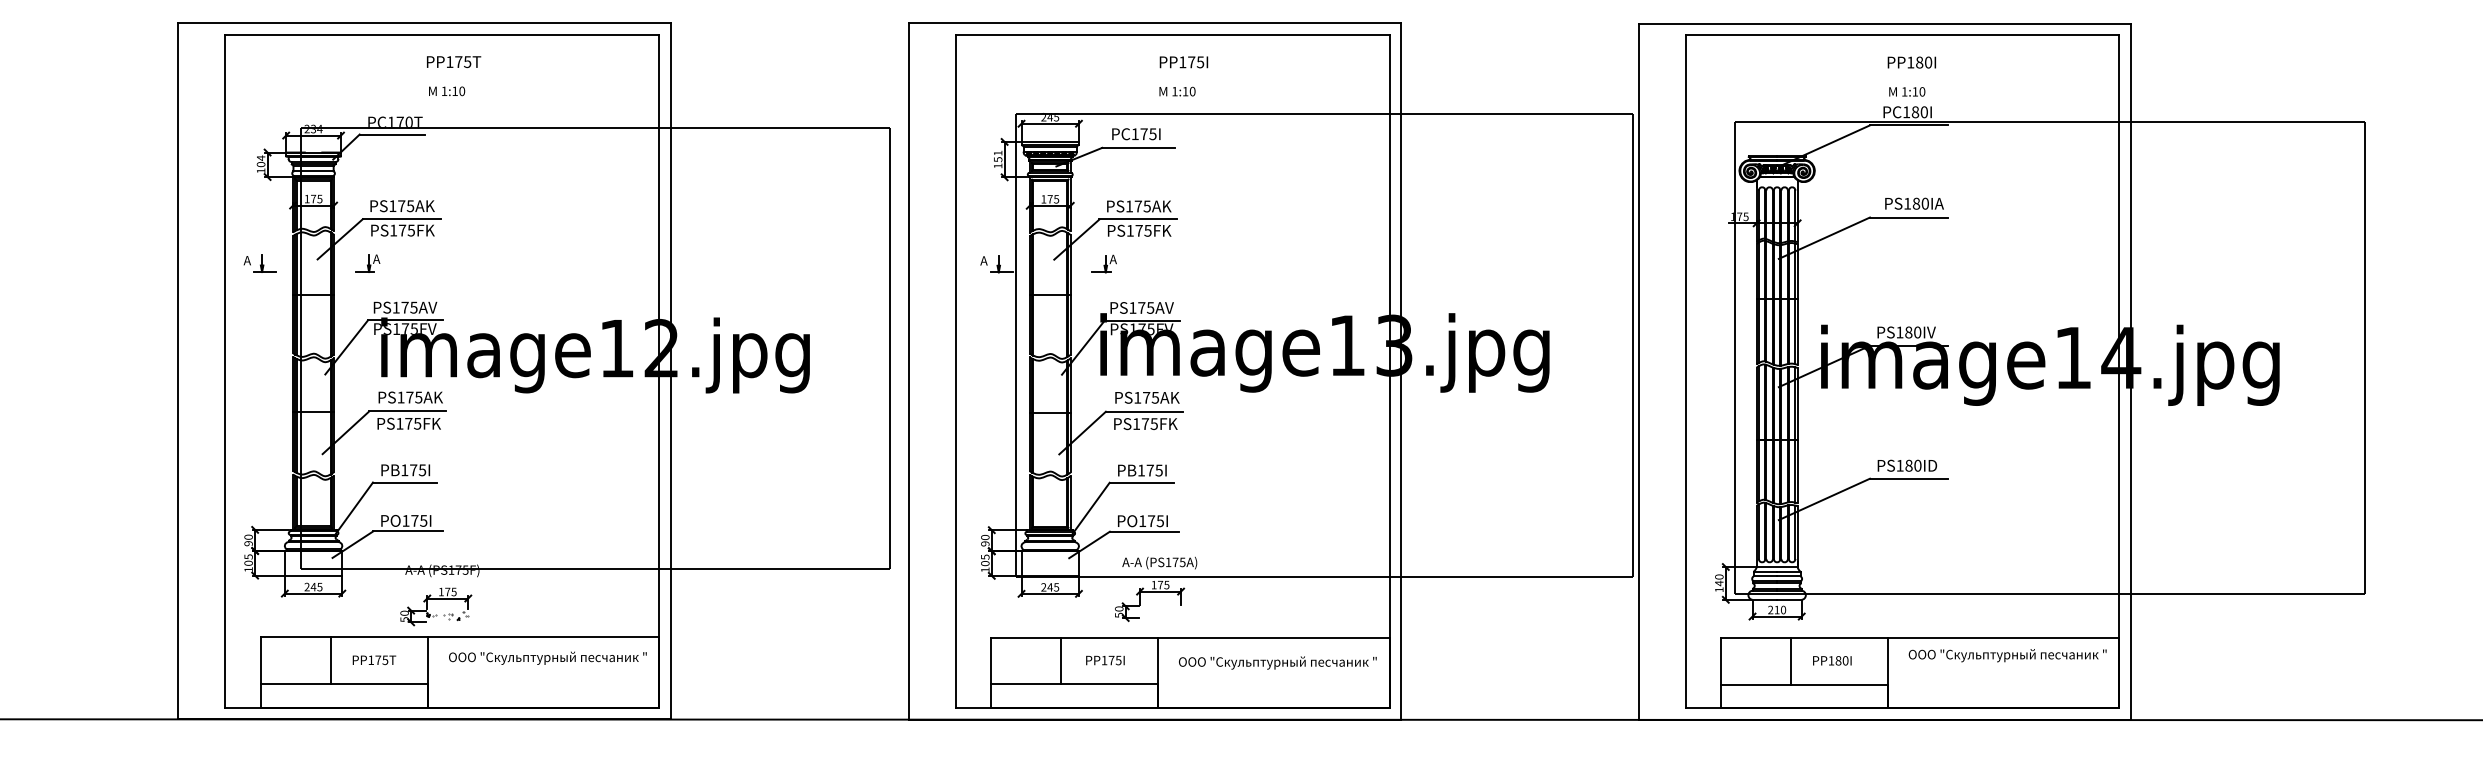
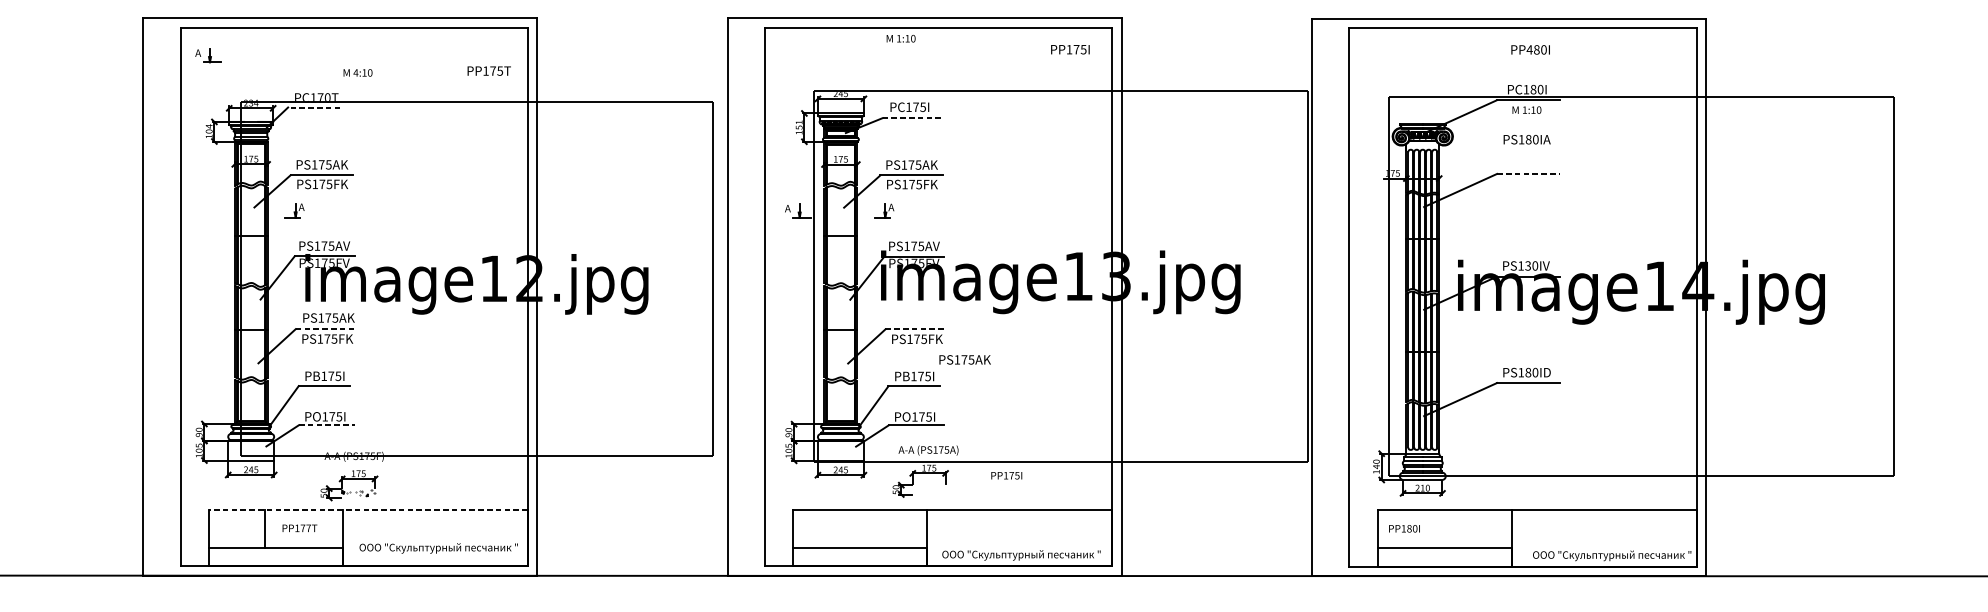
text: (454, 62) -> (489, 71), moved
text: (1183, 62) -> (1070, 49), moved
text: (1910, 62) -> (1529, 49), PP180I -> PP480I
text: (444, 90) -> (356, 72), 1:10 -> 4:10
text: (1177, 91) -> (901, 38), moved
text: (1907, 91) -> (1527, 109), moved
line: (392, 134) -> (314, 107), solid -> dashed
line: (1138, 147) -> (911, 117), solid -> dashed
text: (1914, 203) -> (1527, 139), moved
line: (1909, 217) -> (1528, 173), solid -> dashed
part: (259, 263) -> (207, 55), moved
text: (1908, 332) -> (1527, 265), PS180IV -> PS130IV
text: (1147, 397) -> (965, 359), moved
line: (408, 411) -> (327, 329), solid -> dashed
line: (1144, 411) -> (916, 329), solid -> dashed
line: (407, 531) -> (326, 425), solid -> dashed
line: (459, 637) -> (368, 510), solid -> dashed
text: (2007, 655) -> (1611, 555), moved
text: (547, 657) -> (438, 547), moved
text: (385, 660) -> (308, 528), PP175T -> PP177T
line: (1061, 660) -> (849, 528), removed
text: (1105, 660) -> (1006, 475), moved
line: (1791, 660) -> (1434, 528), removed
text: (1832, 660) -> (1404, 528), moved
text: (1277, 662) -> (1021, 554), moved

